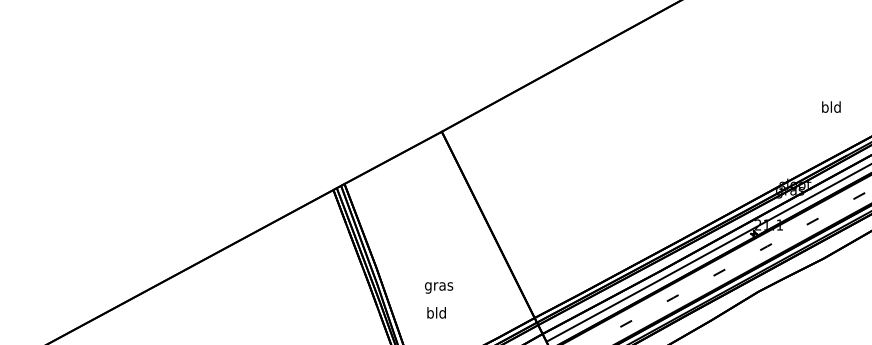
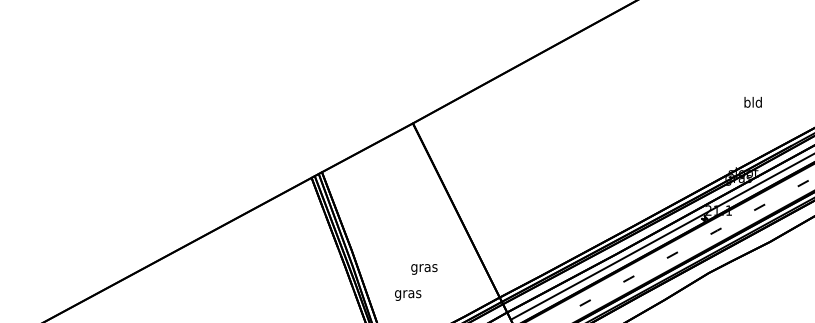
text: (830, 107) -> (752, 102), moved
text: (439, 288) -> (424, 269), moved
text: (437, 313) -> (408, 293), bld -> gras

